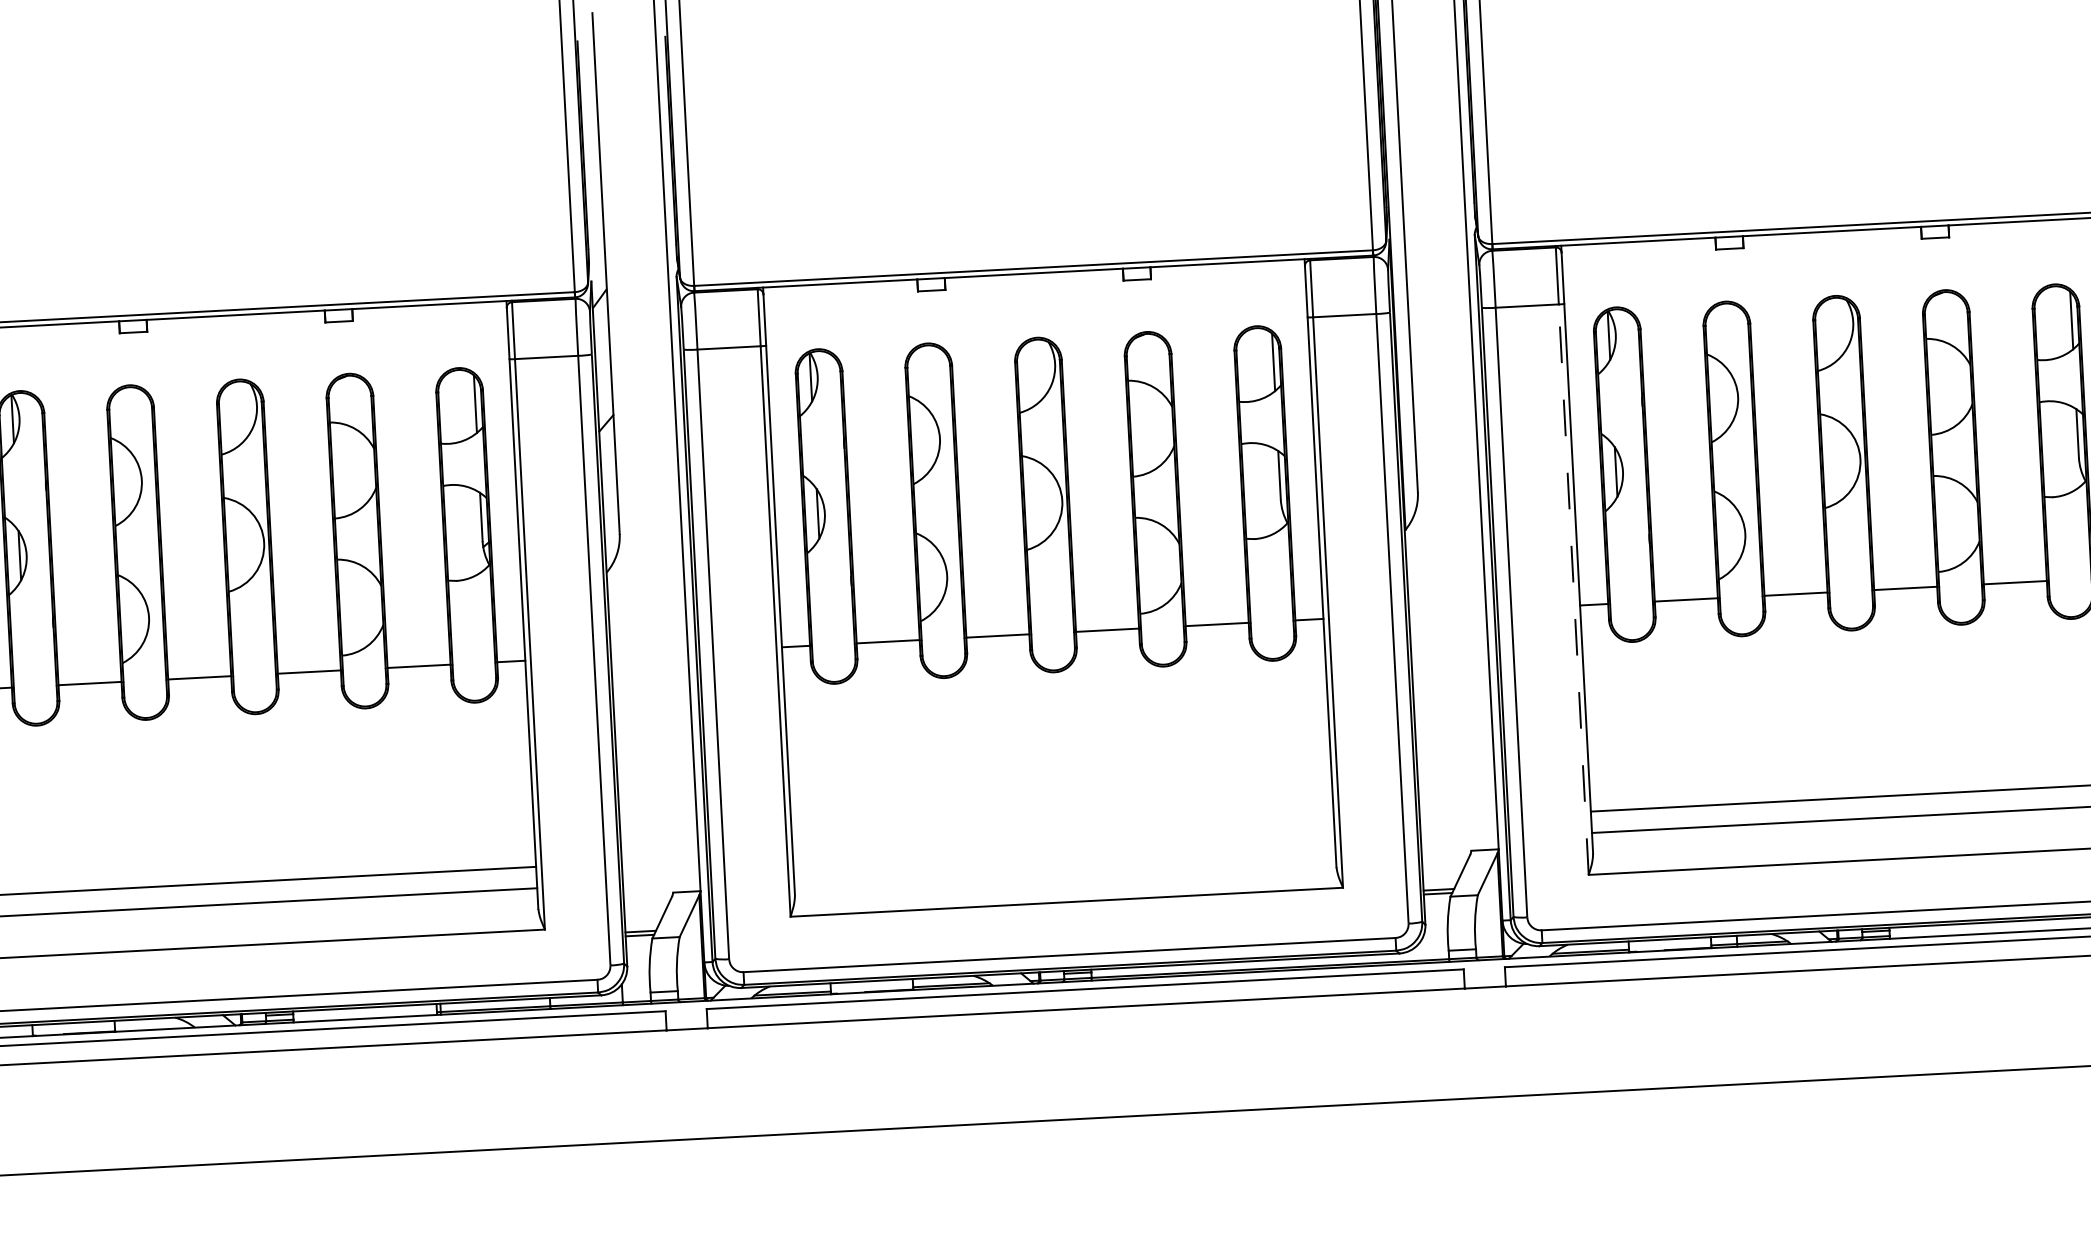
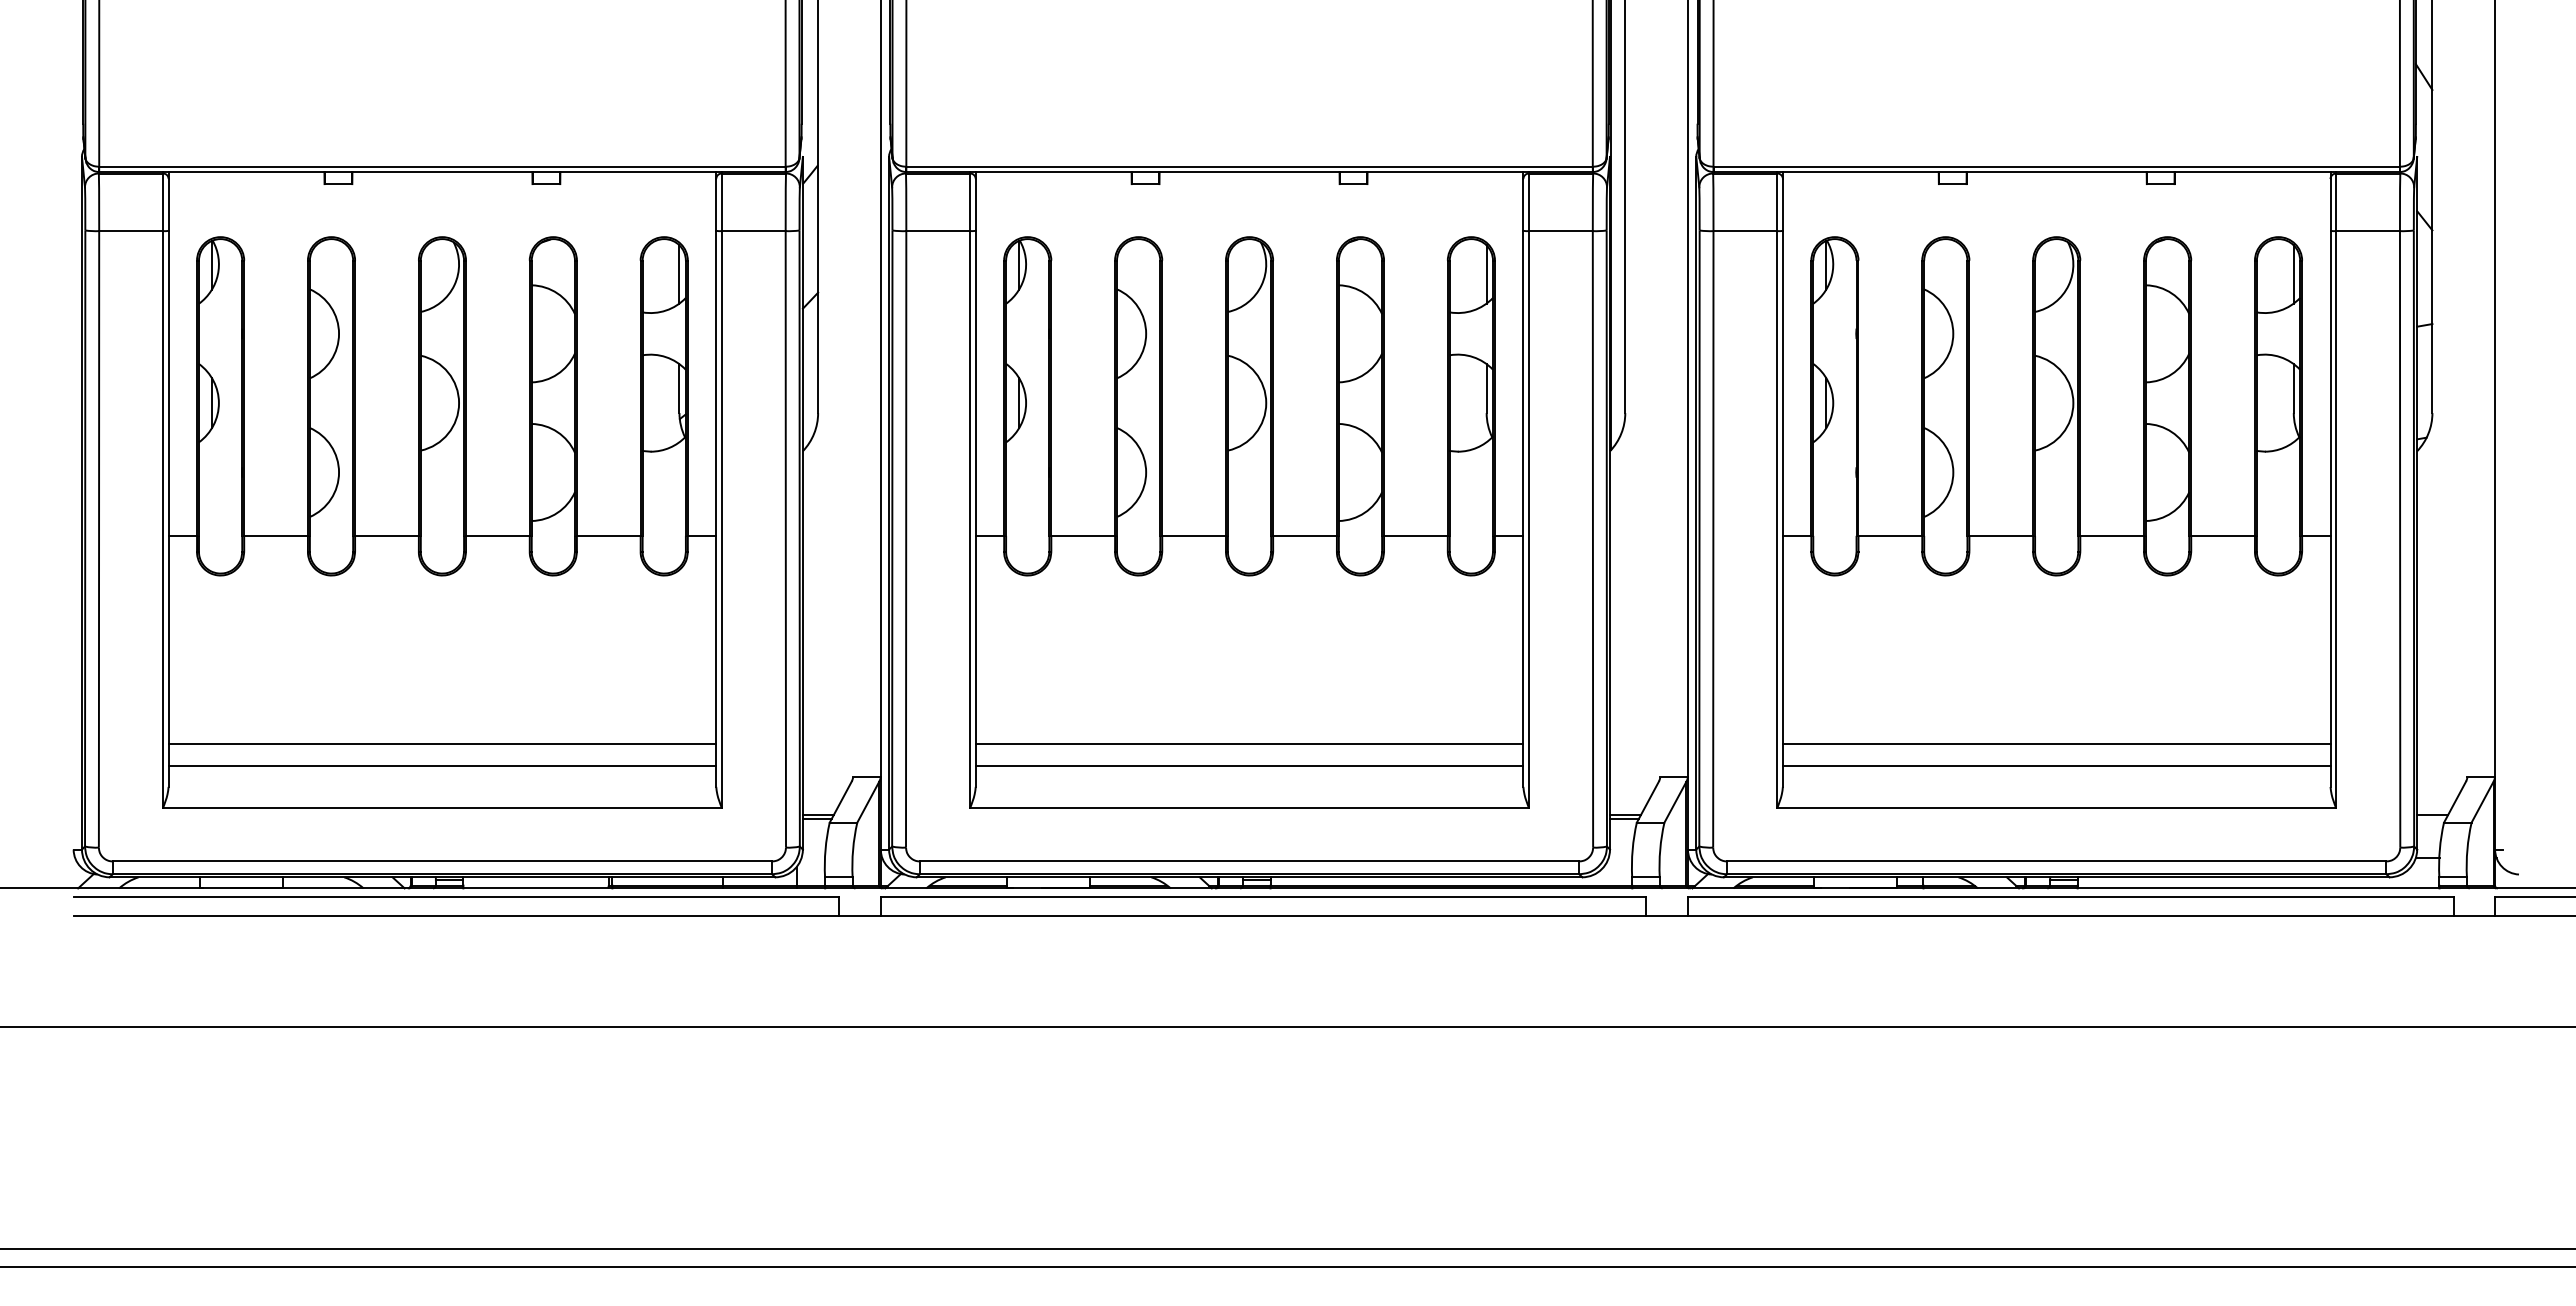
line: (1573, 589) -> (1777, 519), dashed -> solid
line: (1063, 839) -> (1249, 744), added
line: (1064, 860) -> (1249, 765), added

